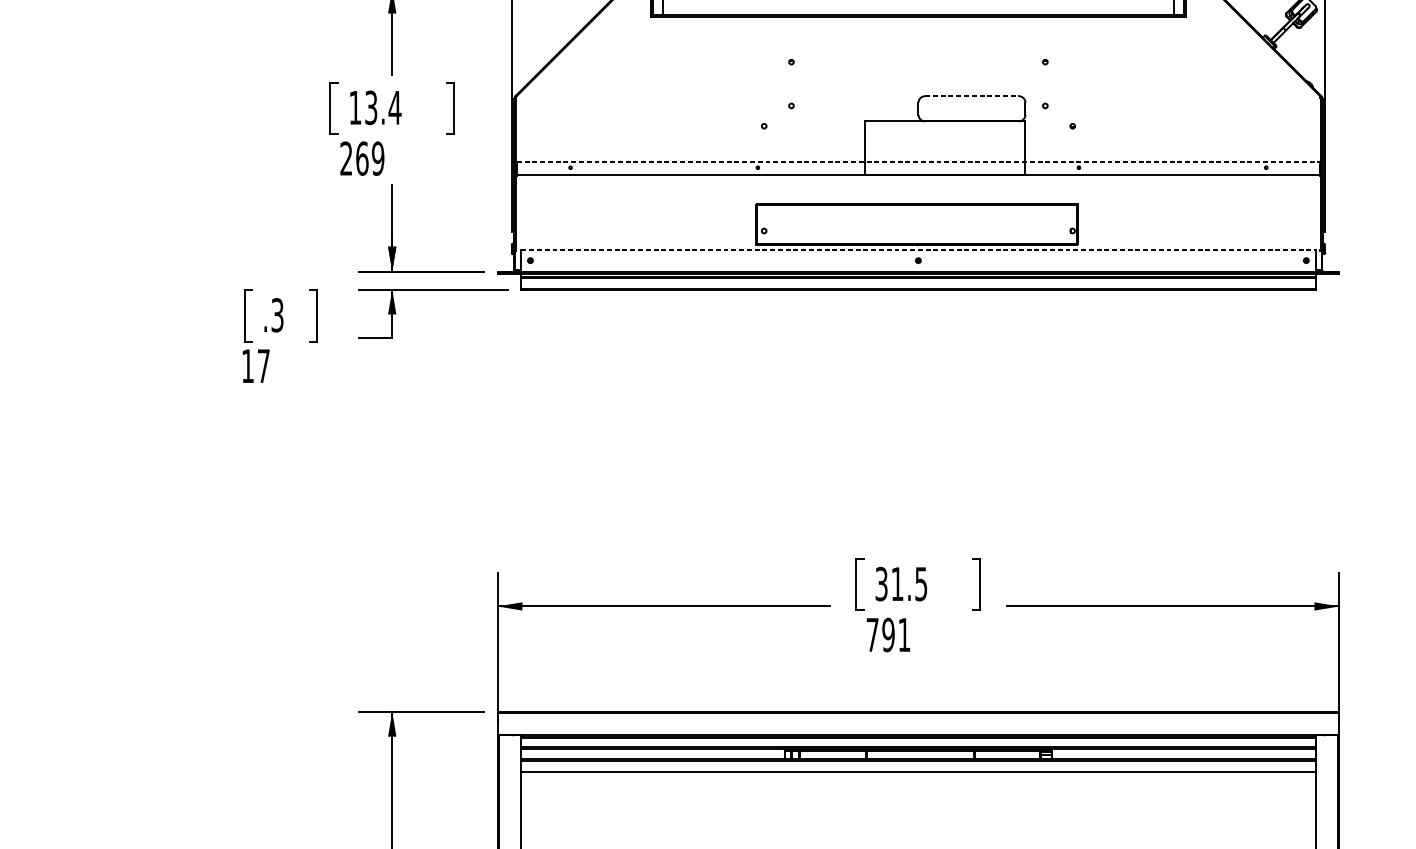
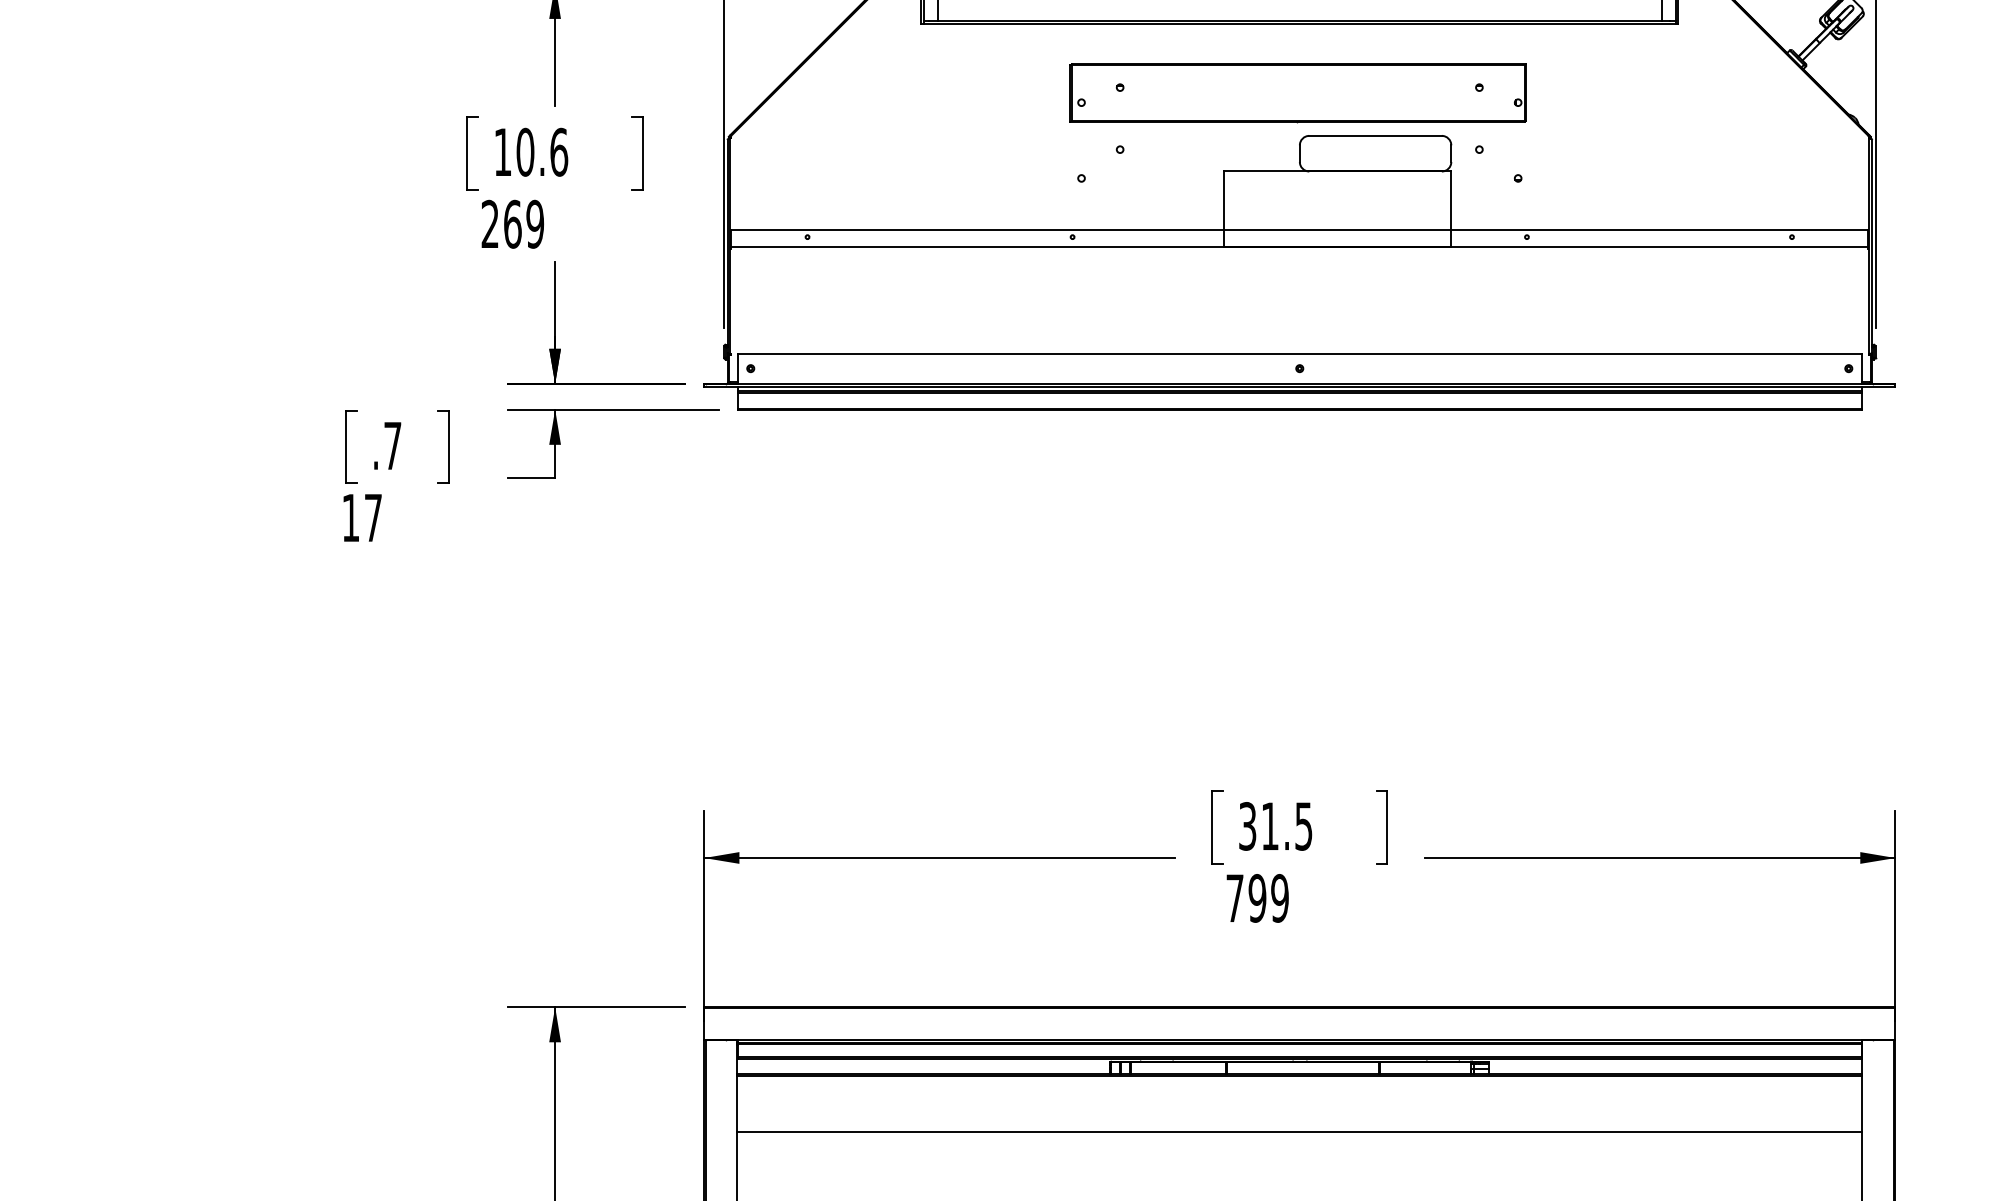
line: (972, 95) -> (1376, 135), dashed -> solid
text: (383, 107) -> (542, 151), 13.4 -> 10.6
line: (918, 162) -> (1300, 229), dashed -> solid
part: (916, 224) -> (1297, 93), moved
line: (918, 250) -> (1299, 354), dashed -> solid
text: (277, 314) -> (392, 445), .3 -> .7
text: (904, 635) -> (1279, 898), 791 -> 799
line: (918, 772) -> (1299, 1131), moved

